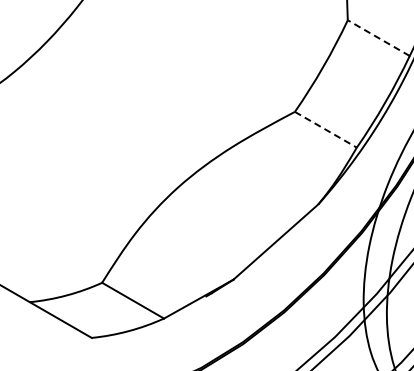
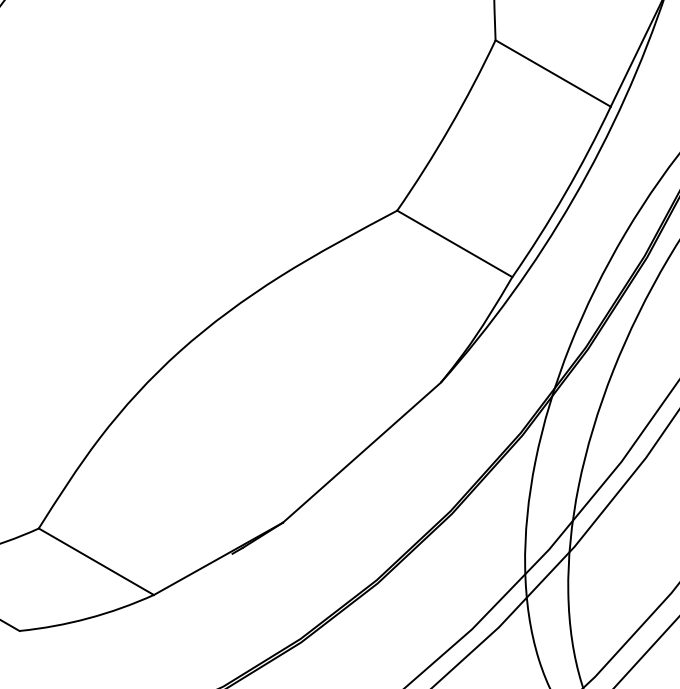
line: (378, 38) -> (552, 74), dashed -> solid
line: (325, 129) -> (454, 243), dashed -> solid

